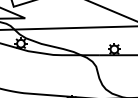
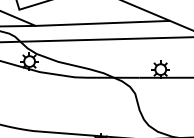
line: (73, 16) -> (103, 23), added

